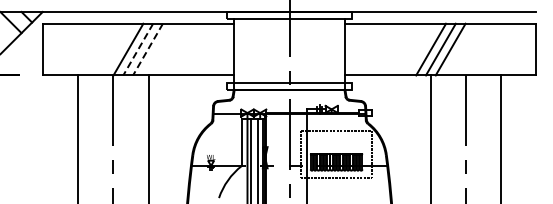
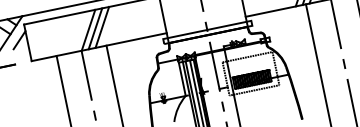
line: (31, 43) -> (19, 40), added
line: (138, 49) -> (95, 28), dashed -> solid
line: (148, 49) -> (102, 27), dashed -> solid

